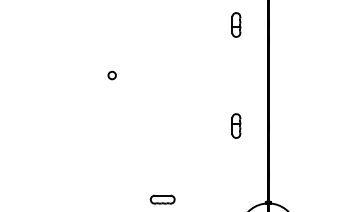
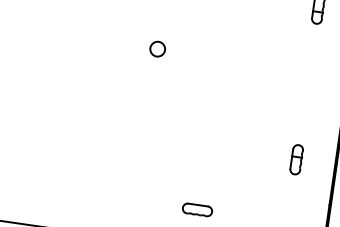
circle: (111, 75) -> (156, 48), size x1.6
part: (236, 125) -> (296, 159), moved

